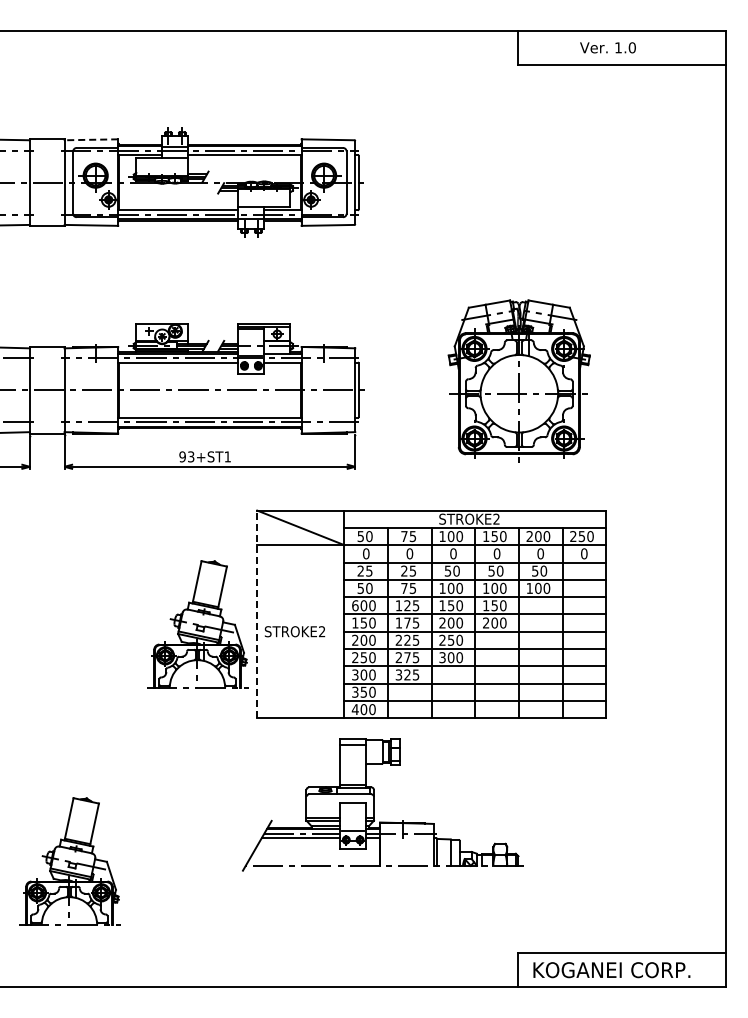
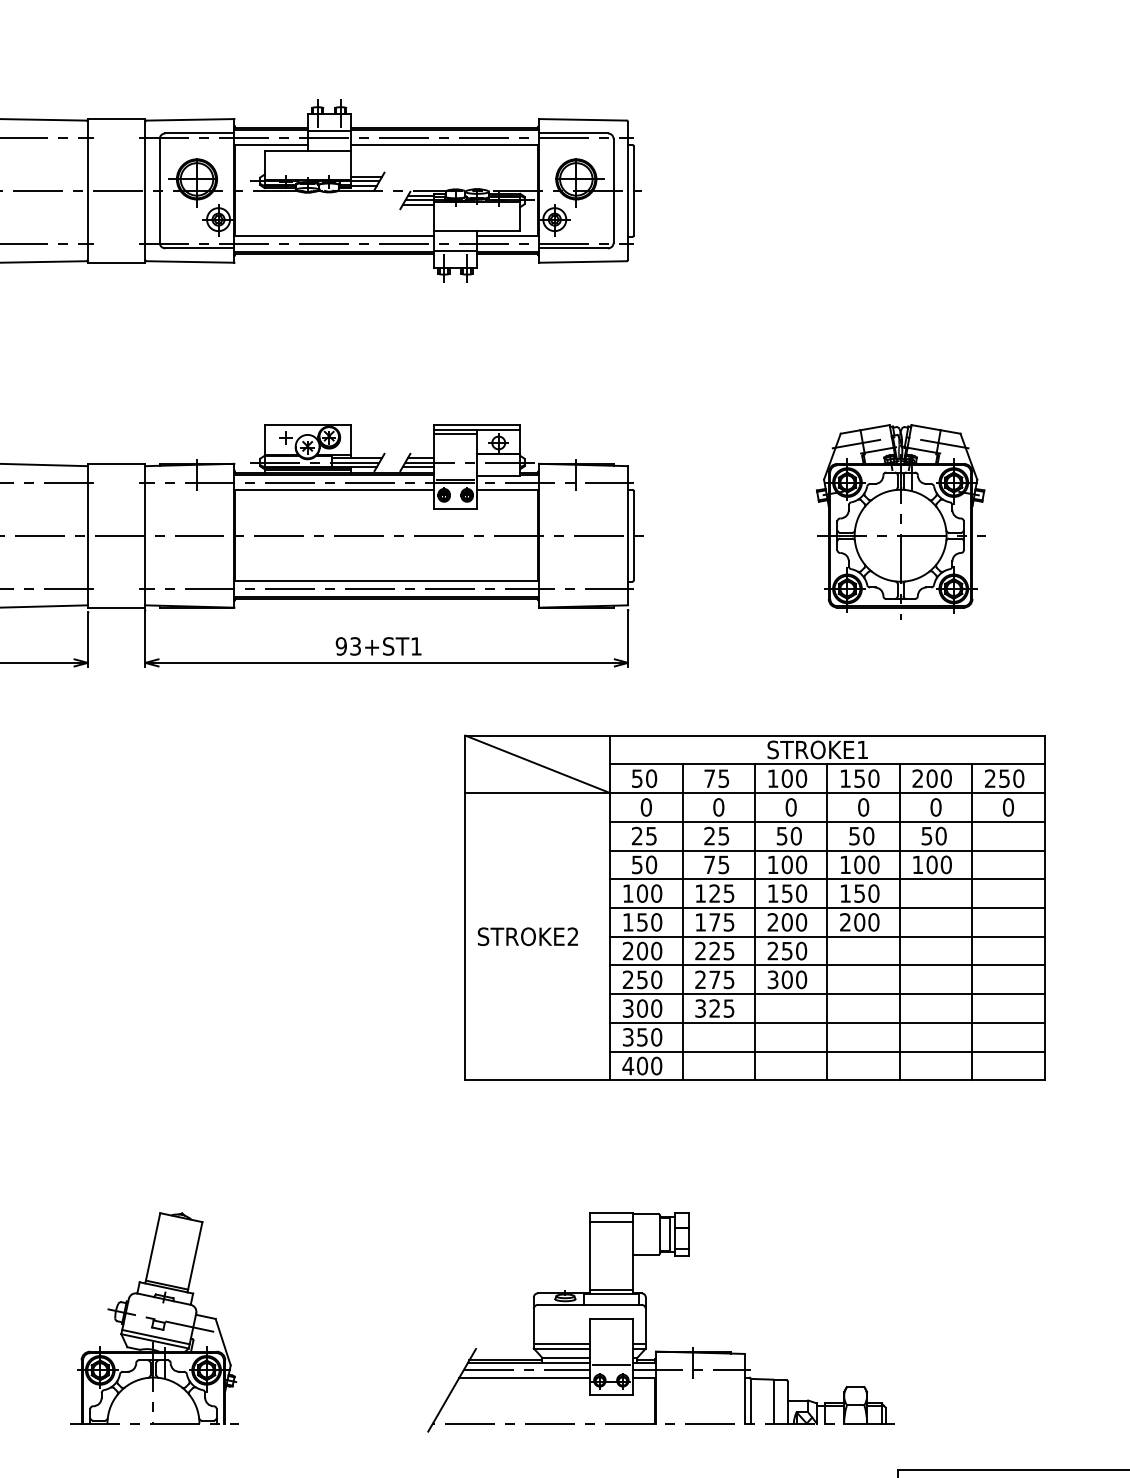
line: (91, 139) -> (190, 119), dashed -> solid
part: (519, 381) -> (900, 521), size x0.71
text: (496, 518) -> (862, 748), STROKE2 -> STROKE1
text: (355, 605) -> (628, 893), 600 -> 100
line: (257, 614) -> (465, 908), dashed -> solid
part: (197, 624) -> (366, 924), removed
part: (374, 804) -> (646, 1321), moved

